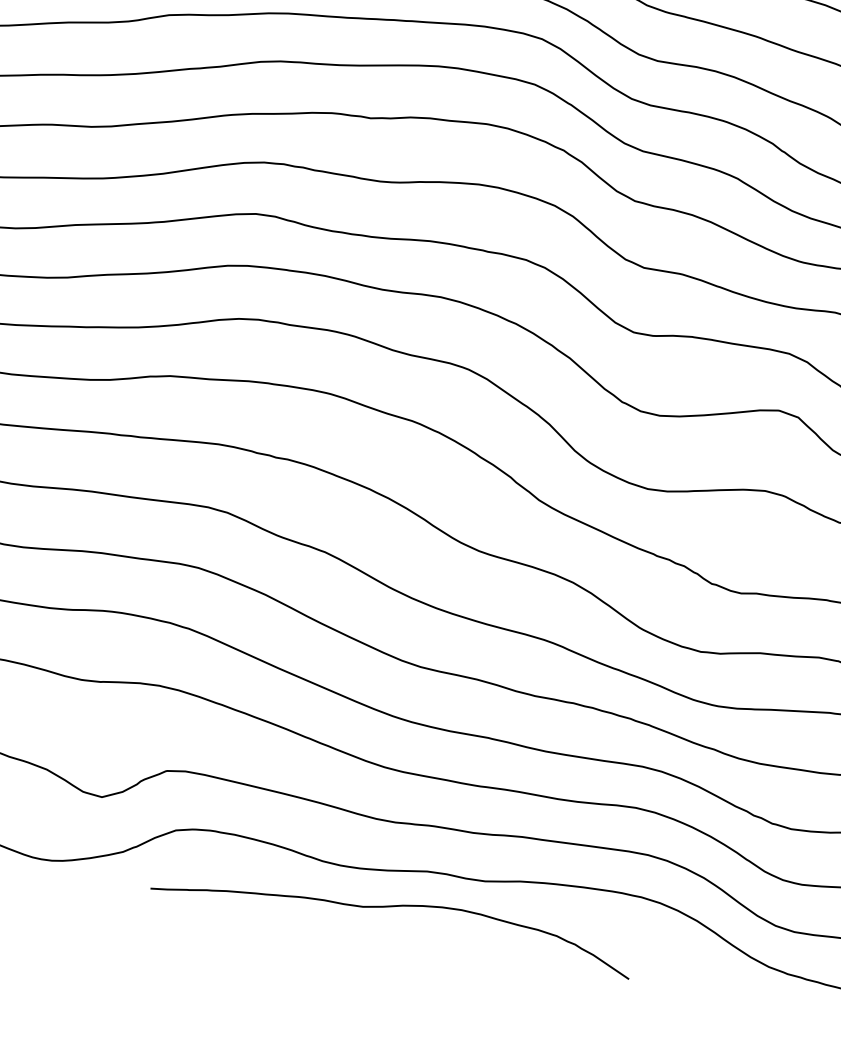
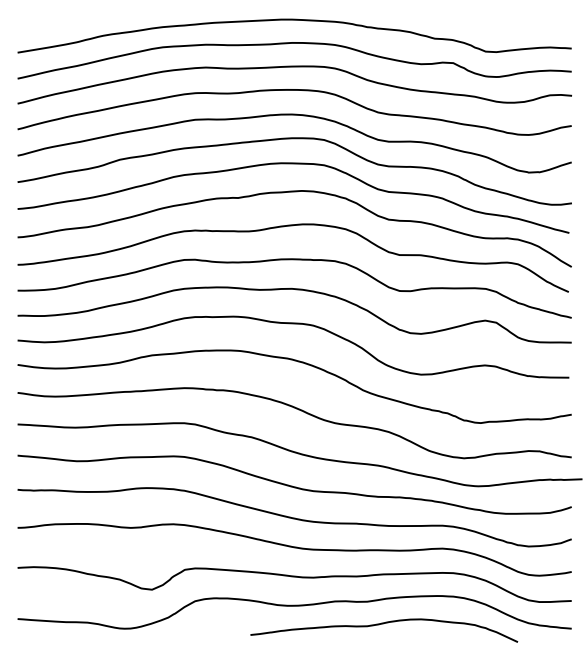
curve: (392, 908) -> (383, 624), moved

